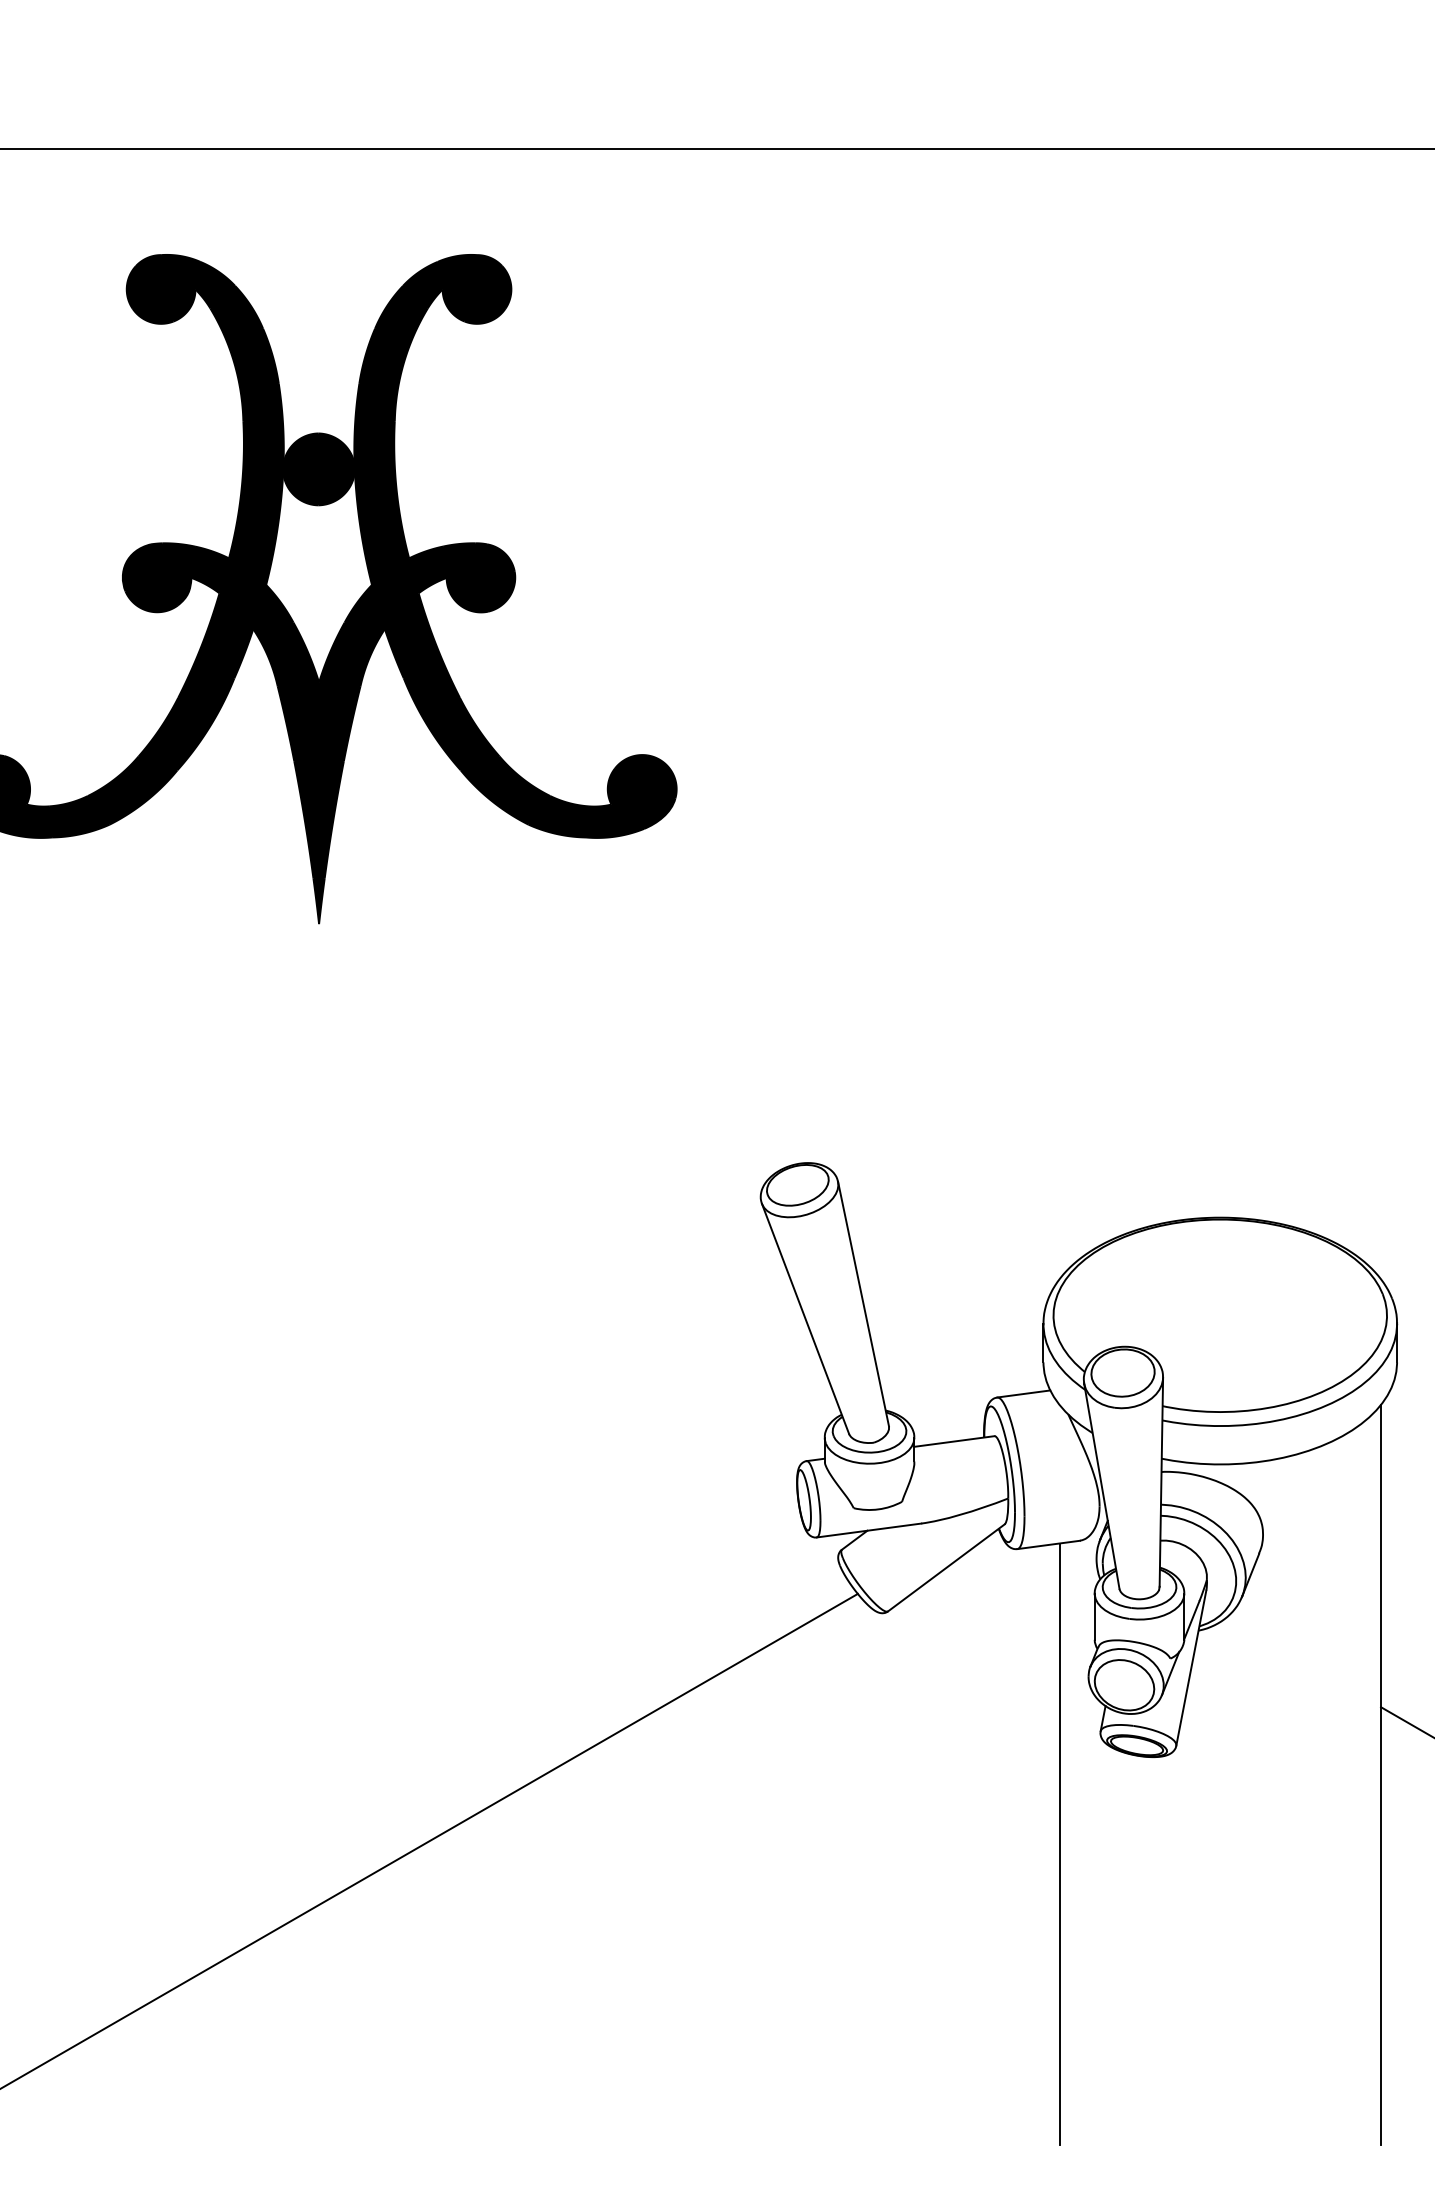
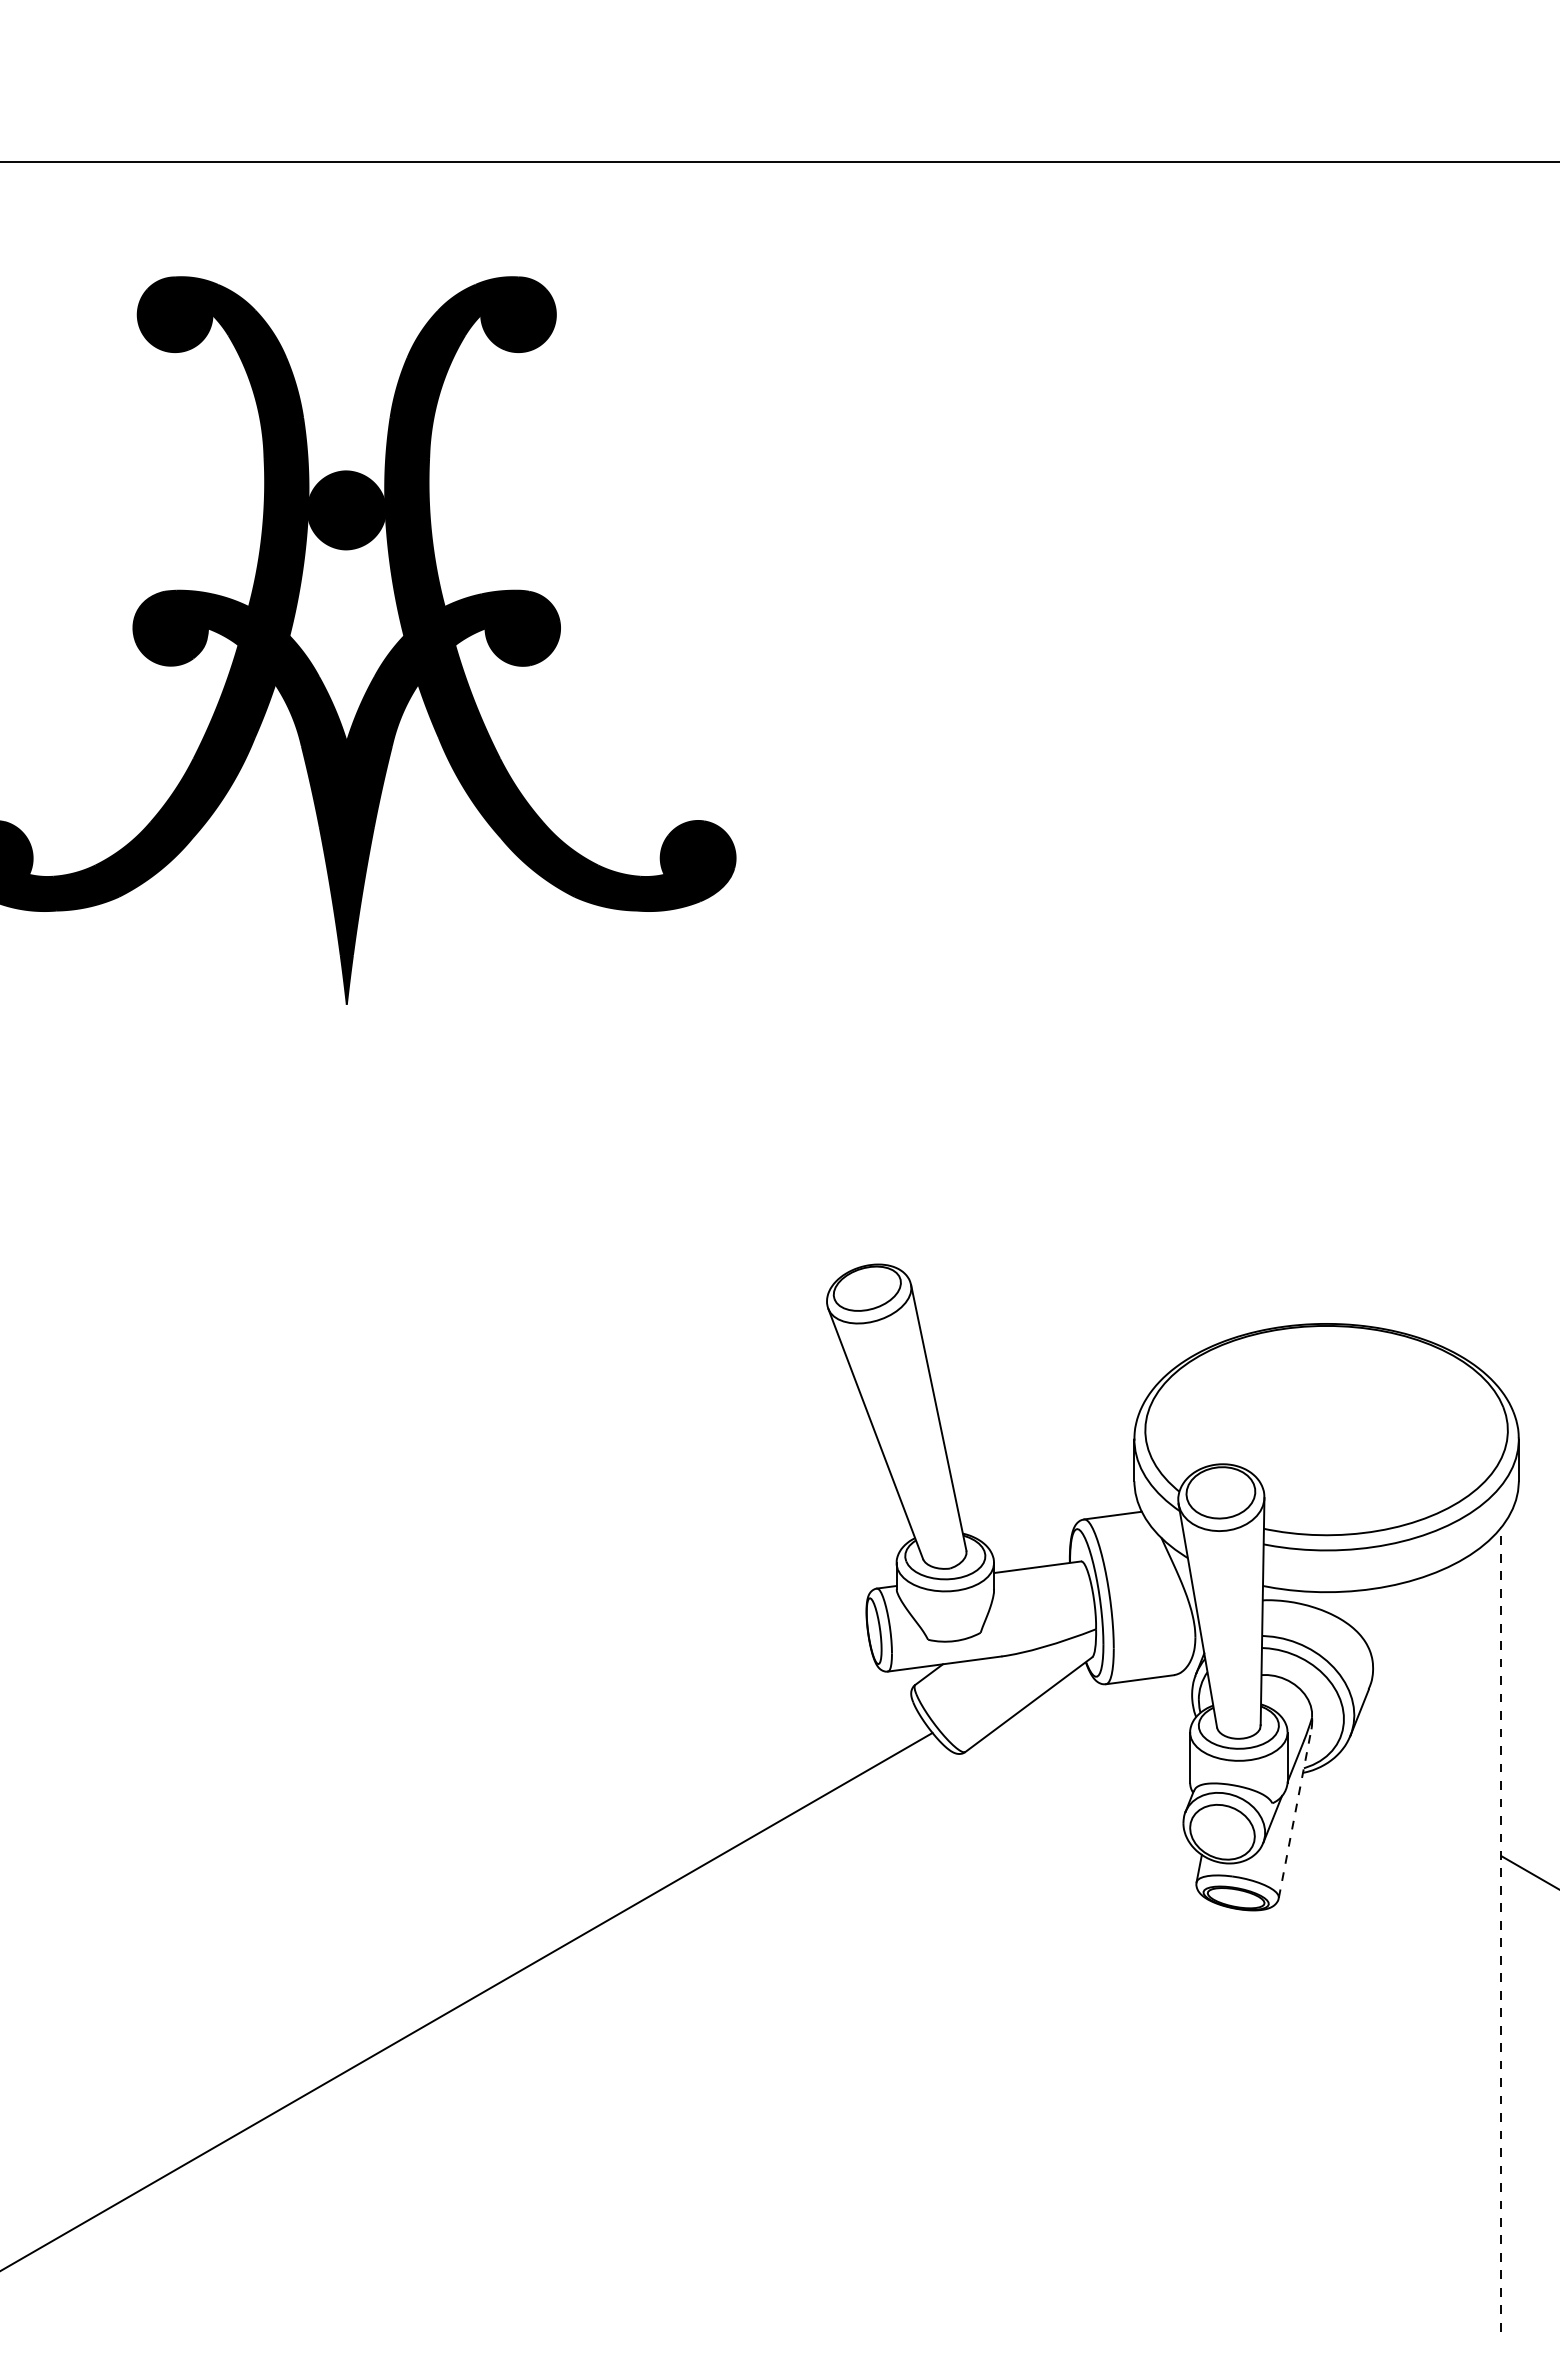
line: (1191, 1667) -> (1295, 1813), solid -> dashed
line: (1381, 1774) -> (1501, 1929), solid -> dashed
line: (1059, 1843) -> (1151, 2004), removed

